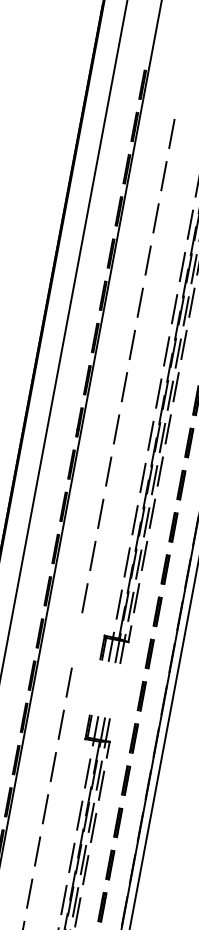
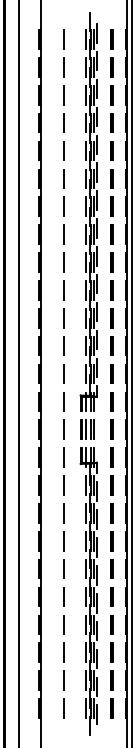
line: (179, 91) -> (63, 39), added
line: (76, 639) -> (63, 401), added
part: (105, 688) -> (87, 429), added

